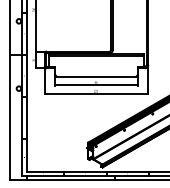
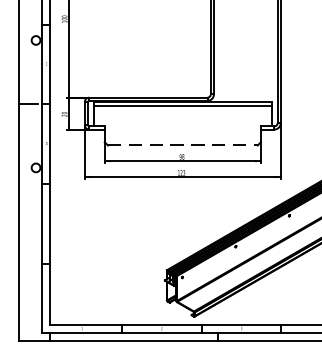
line: (96, 76) -> (182, 144), solid -> dashed

